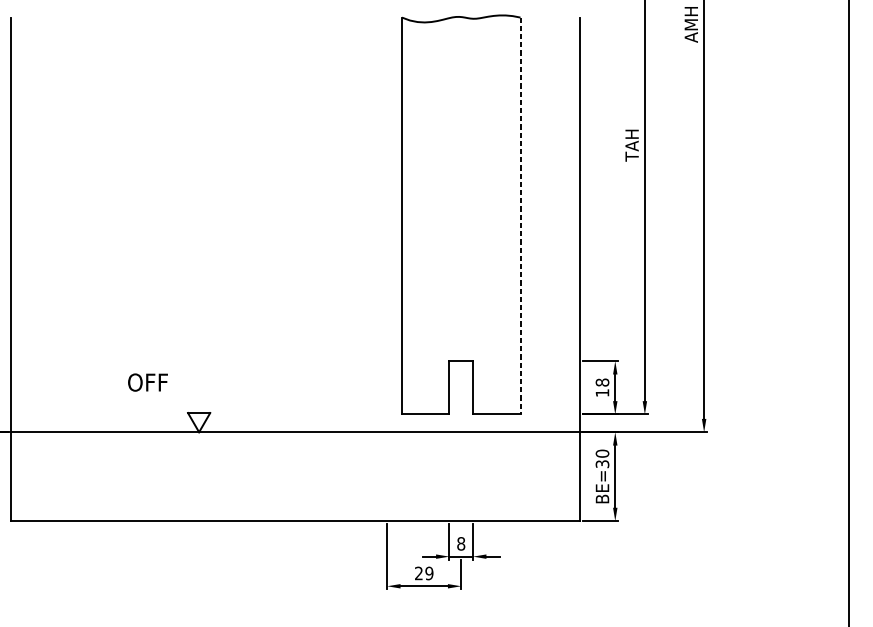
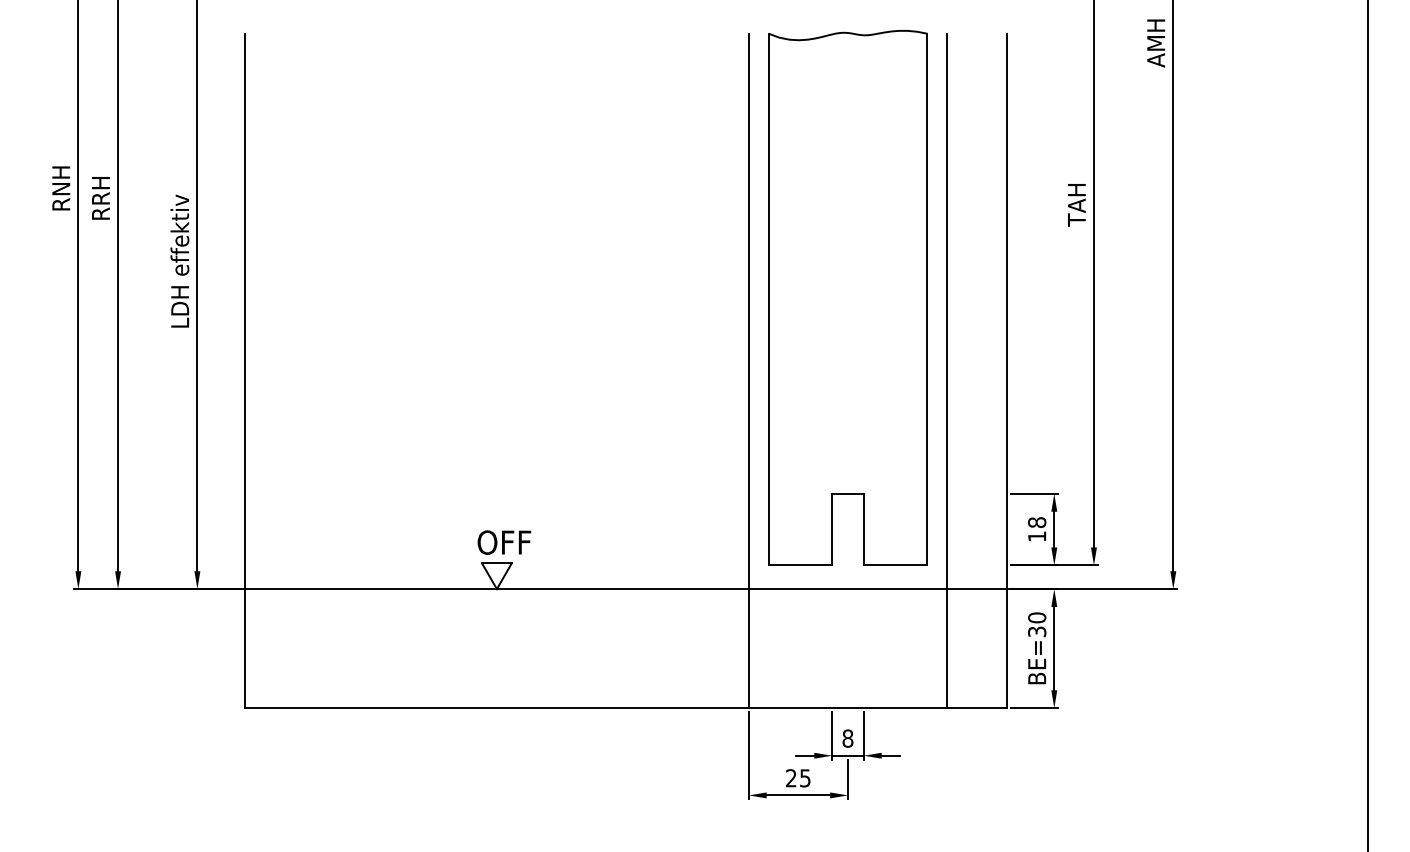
line: (520, 216) -> (927, 299), dashed -> solid
line: (386, 269) -> (748, 370), added
line: (535, 269) -> (947, 370), added
text: (148, 382) -> (504, 542), moved
text: (428, 573) -> (804, 778), 29 -> 25

